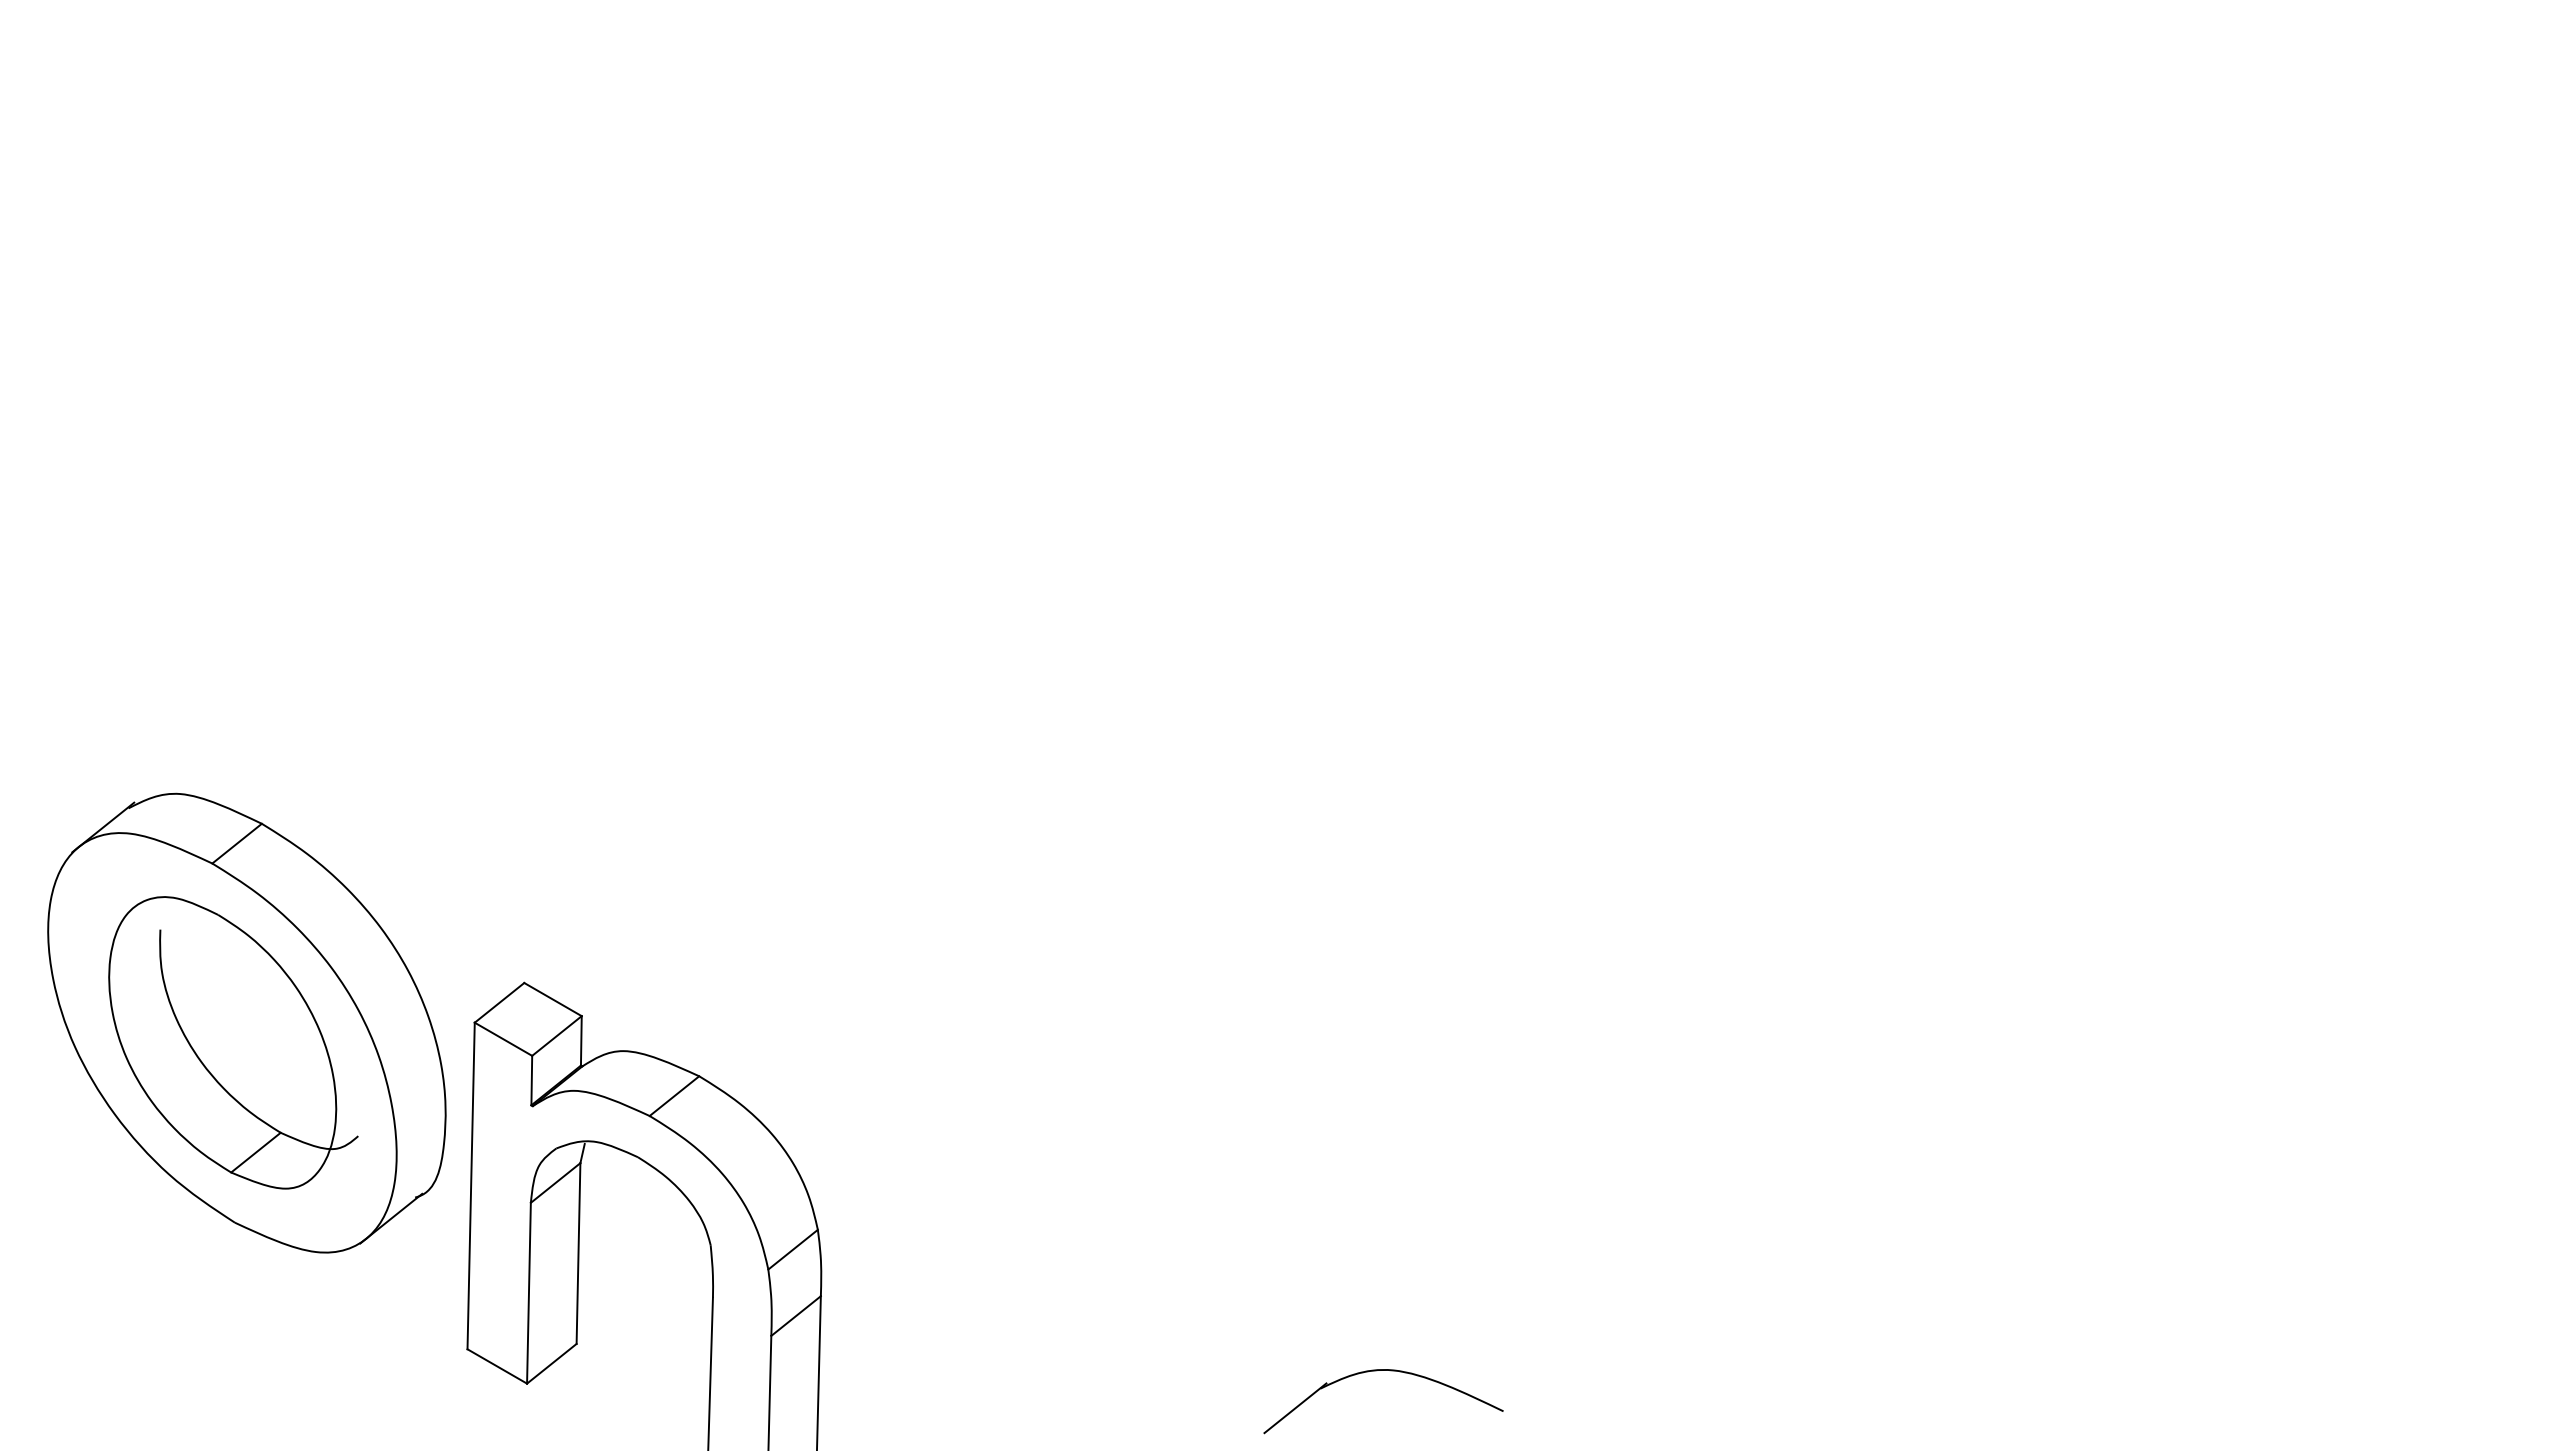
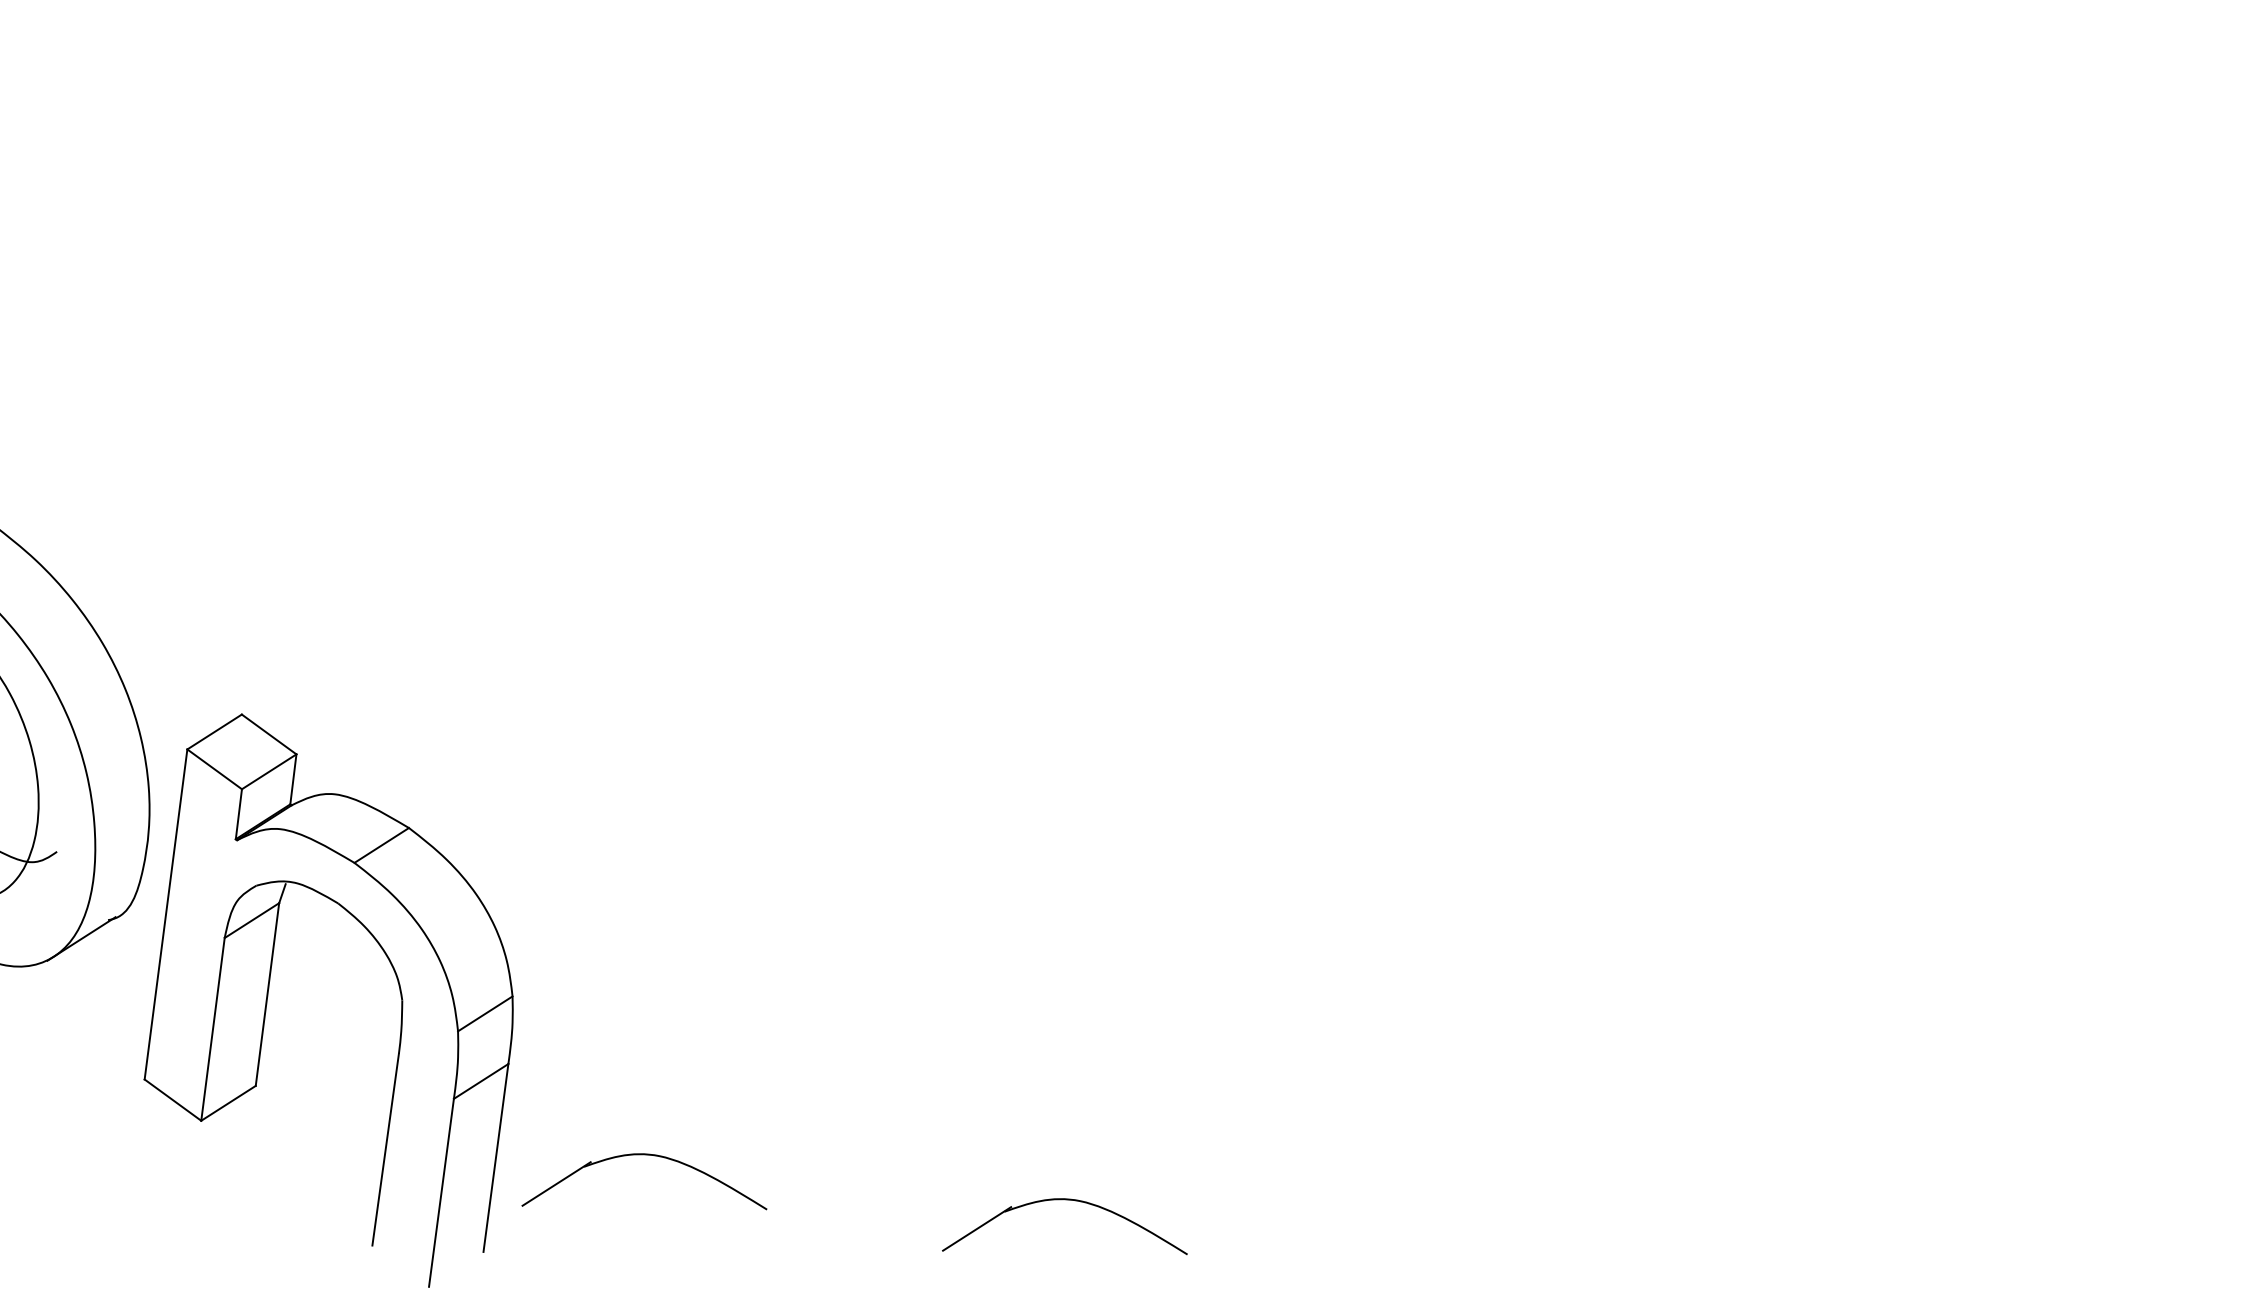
part: (961, 1371) -> (642, 1155), added

